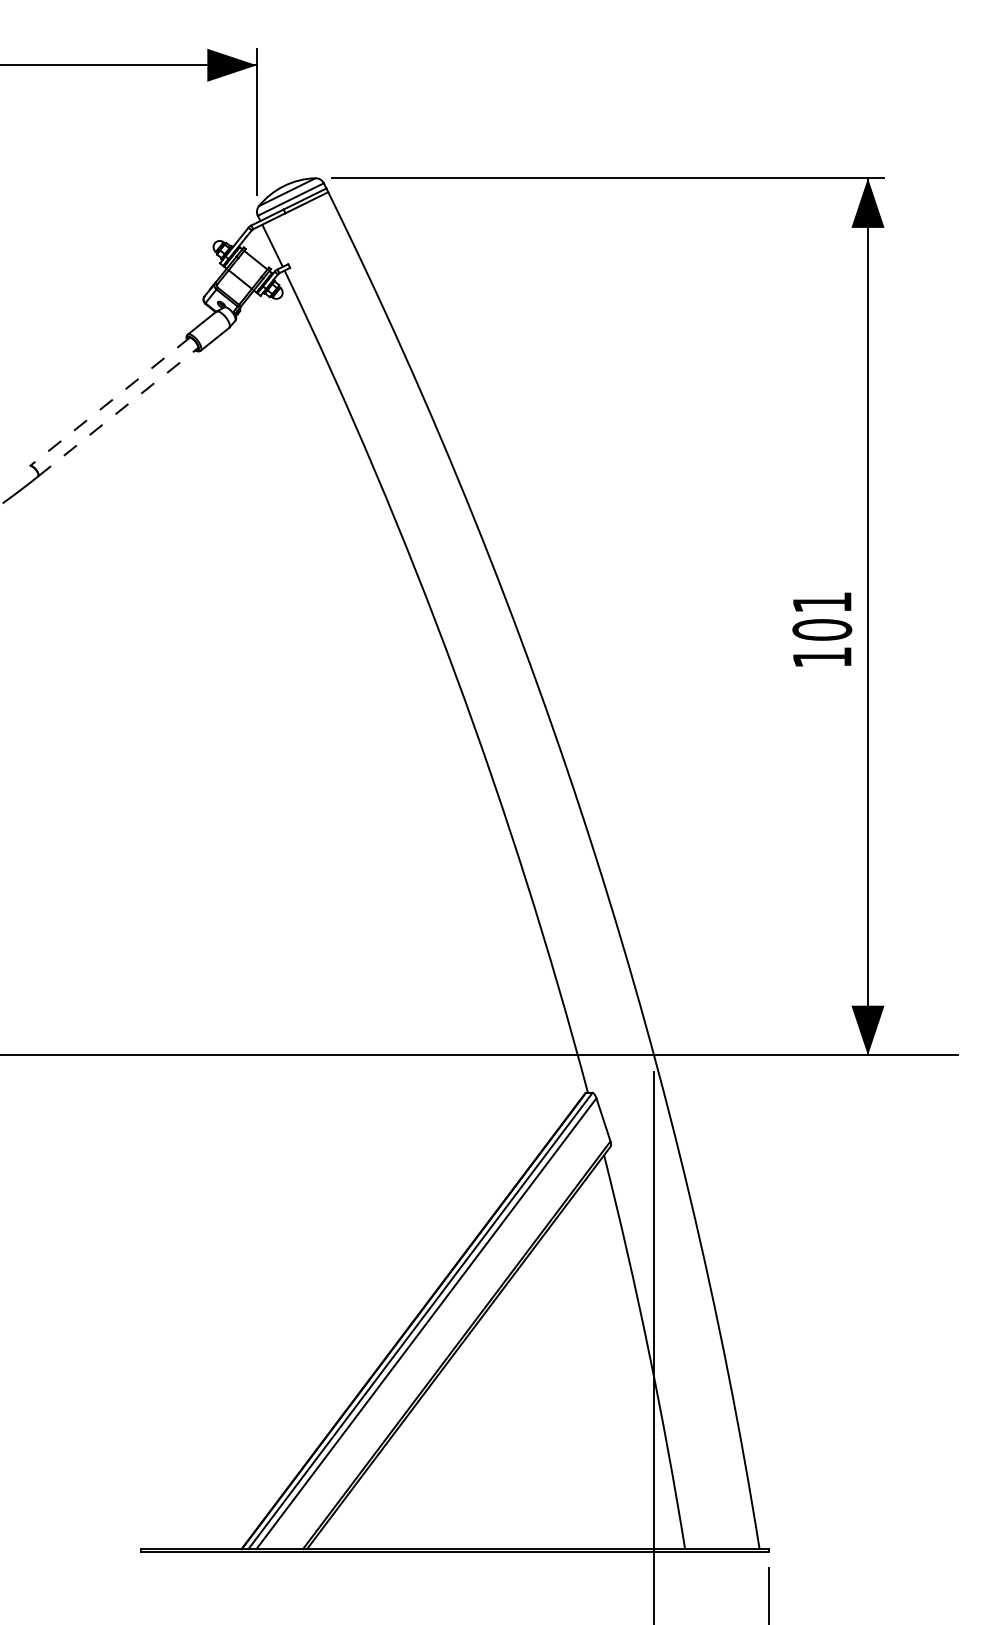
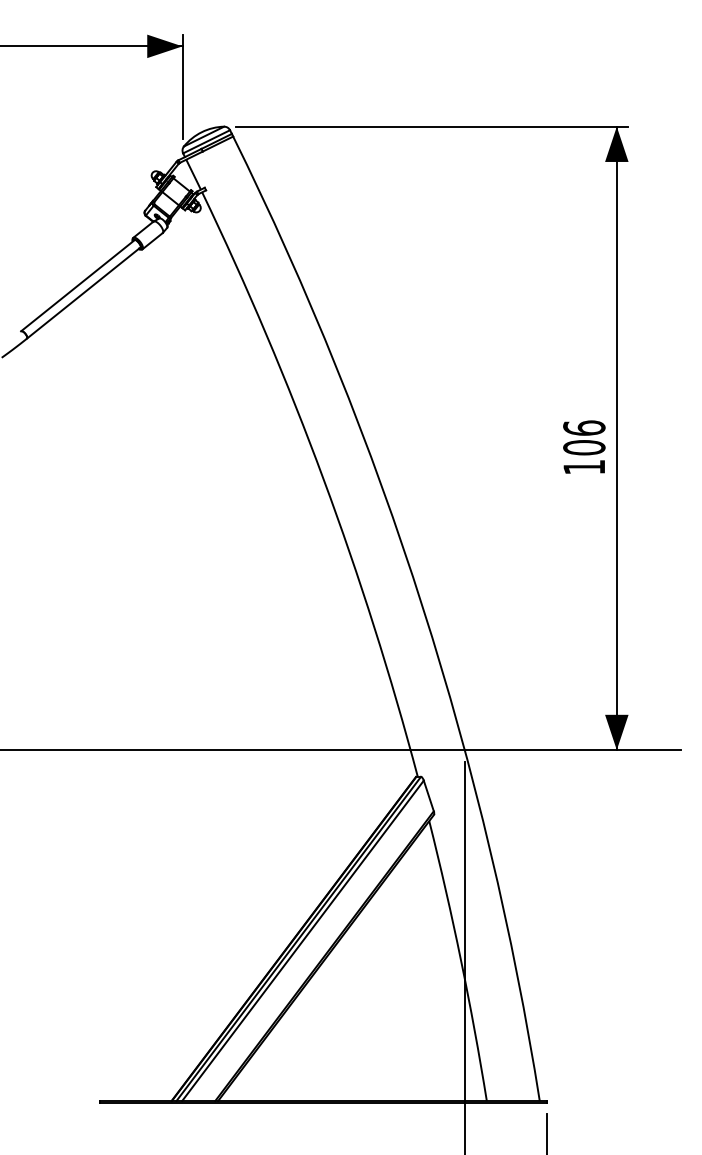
line: (110, 401) -> (78, 285), dashed -> solid
line: (118, 412) -> (84, 293), dashed -> solid
text: (822, 602) -> (584, 428), 101 -> 106

